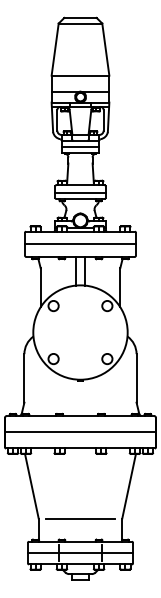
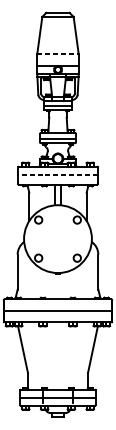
line: (80, 75) -> (58, 54), solid -> dashed
line: (80, 243) -> (58, 175), solid -> dashed
line: (80, 518) -> (58, 372), removed

